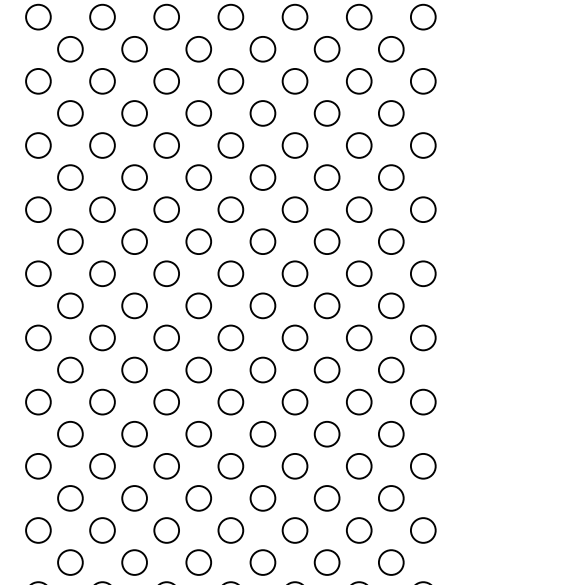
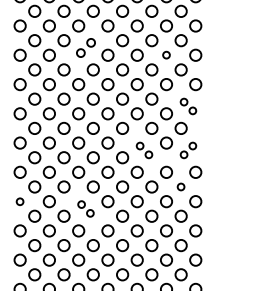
part: (181, 128) -> (85, 47), size x0.7
circle: (359, 143) -> (166, 54), size x0.6
part: (407, 257) -> (188, 106), size x0.6
part: (310, 354) -> (144, 150), size x0.6
part: (407, 354) -> (188, 150), size x0.6
circle: (389, 433) -> (180, 186), size x0.6
circle: (36, 465) -> (19, 201), size x0.6
part: (181, 481) -> (85, 208), size x0.6

